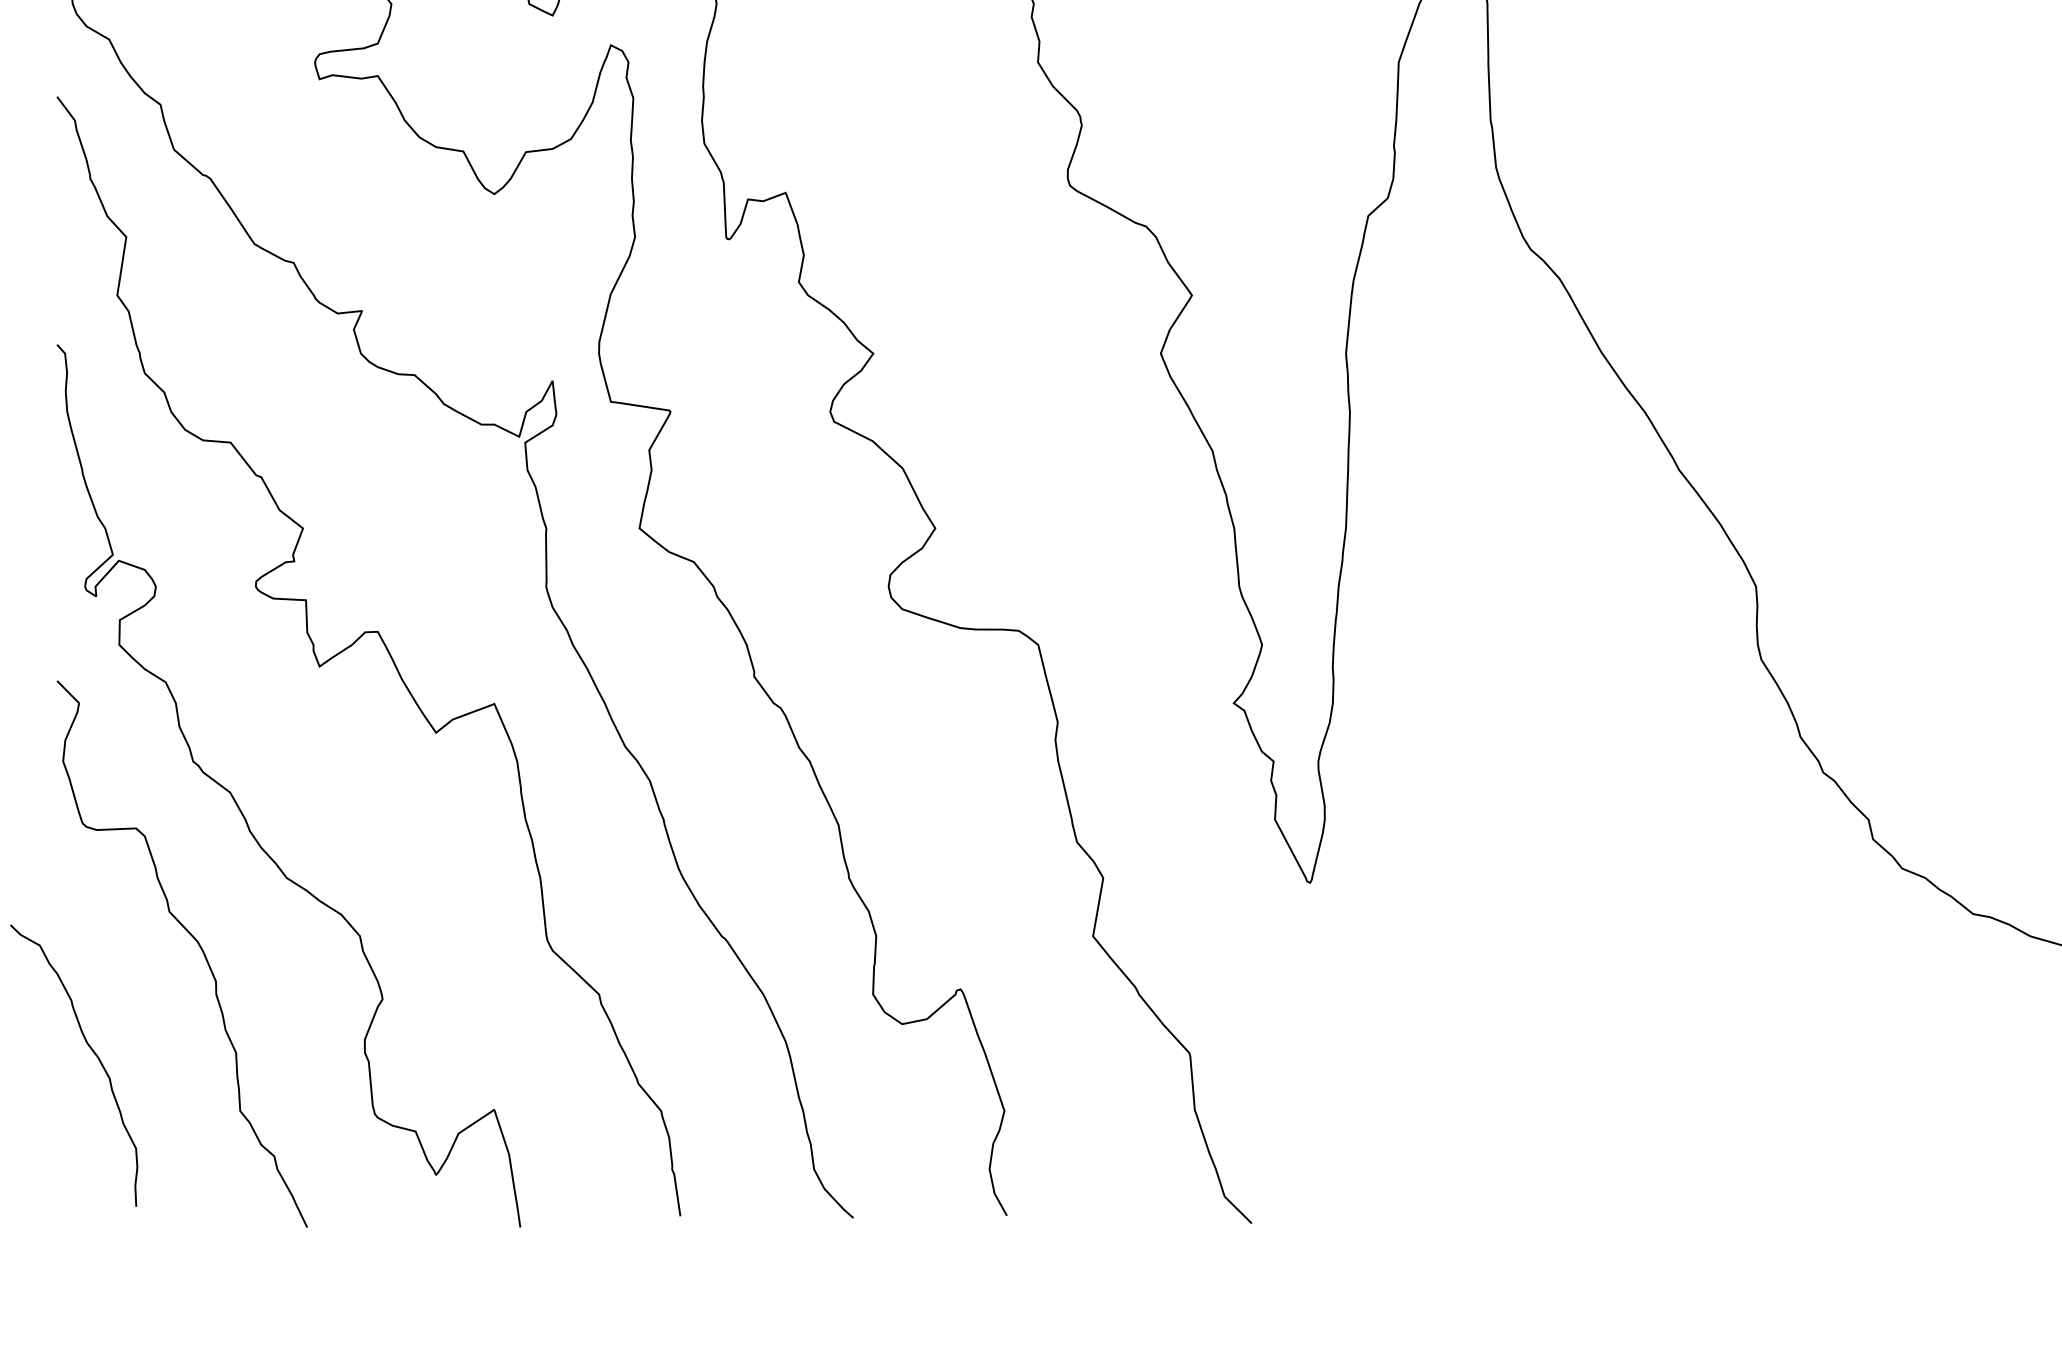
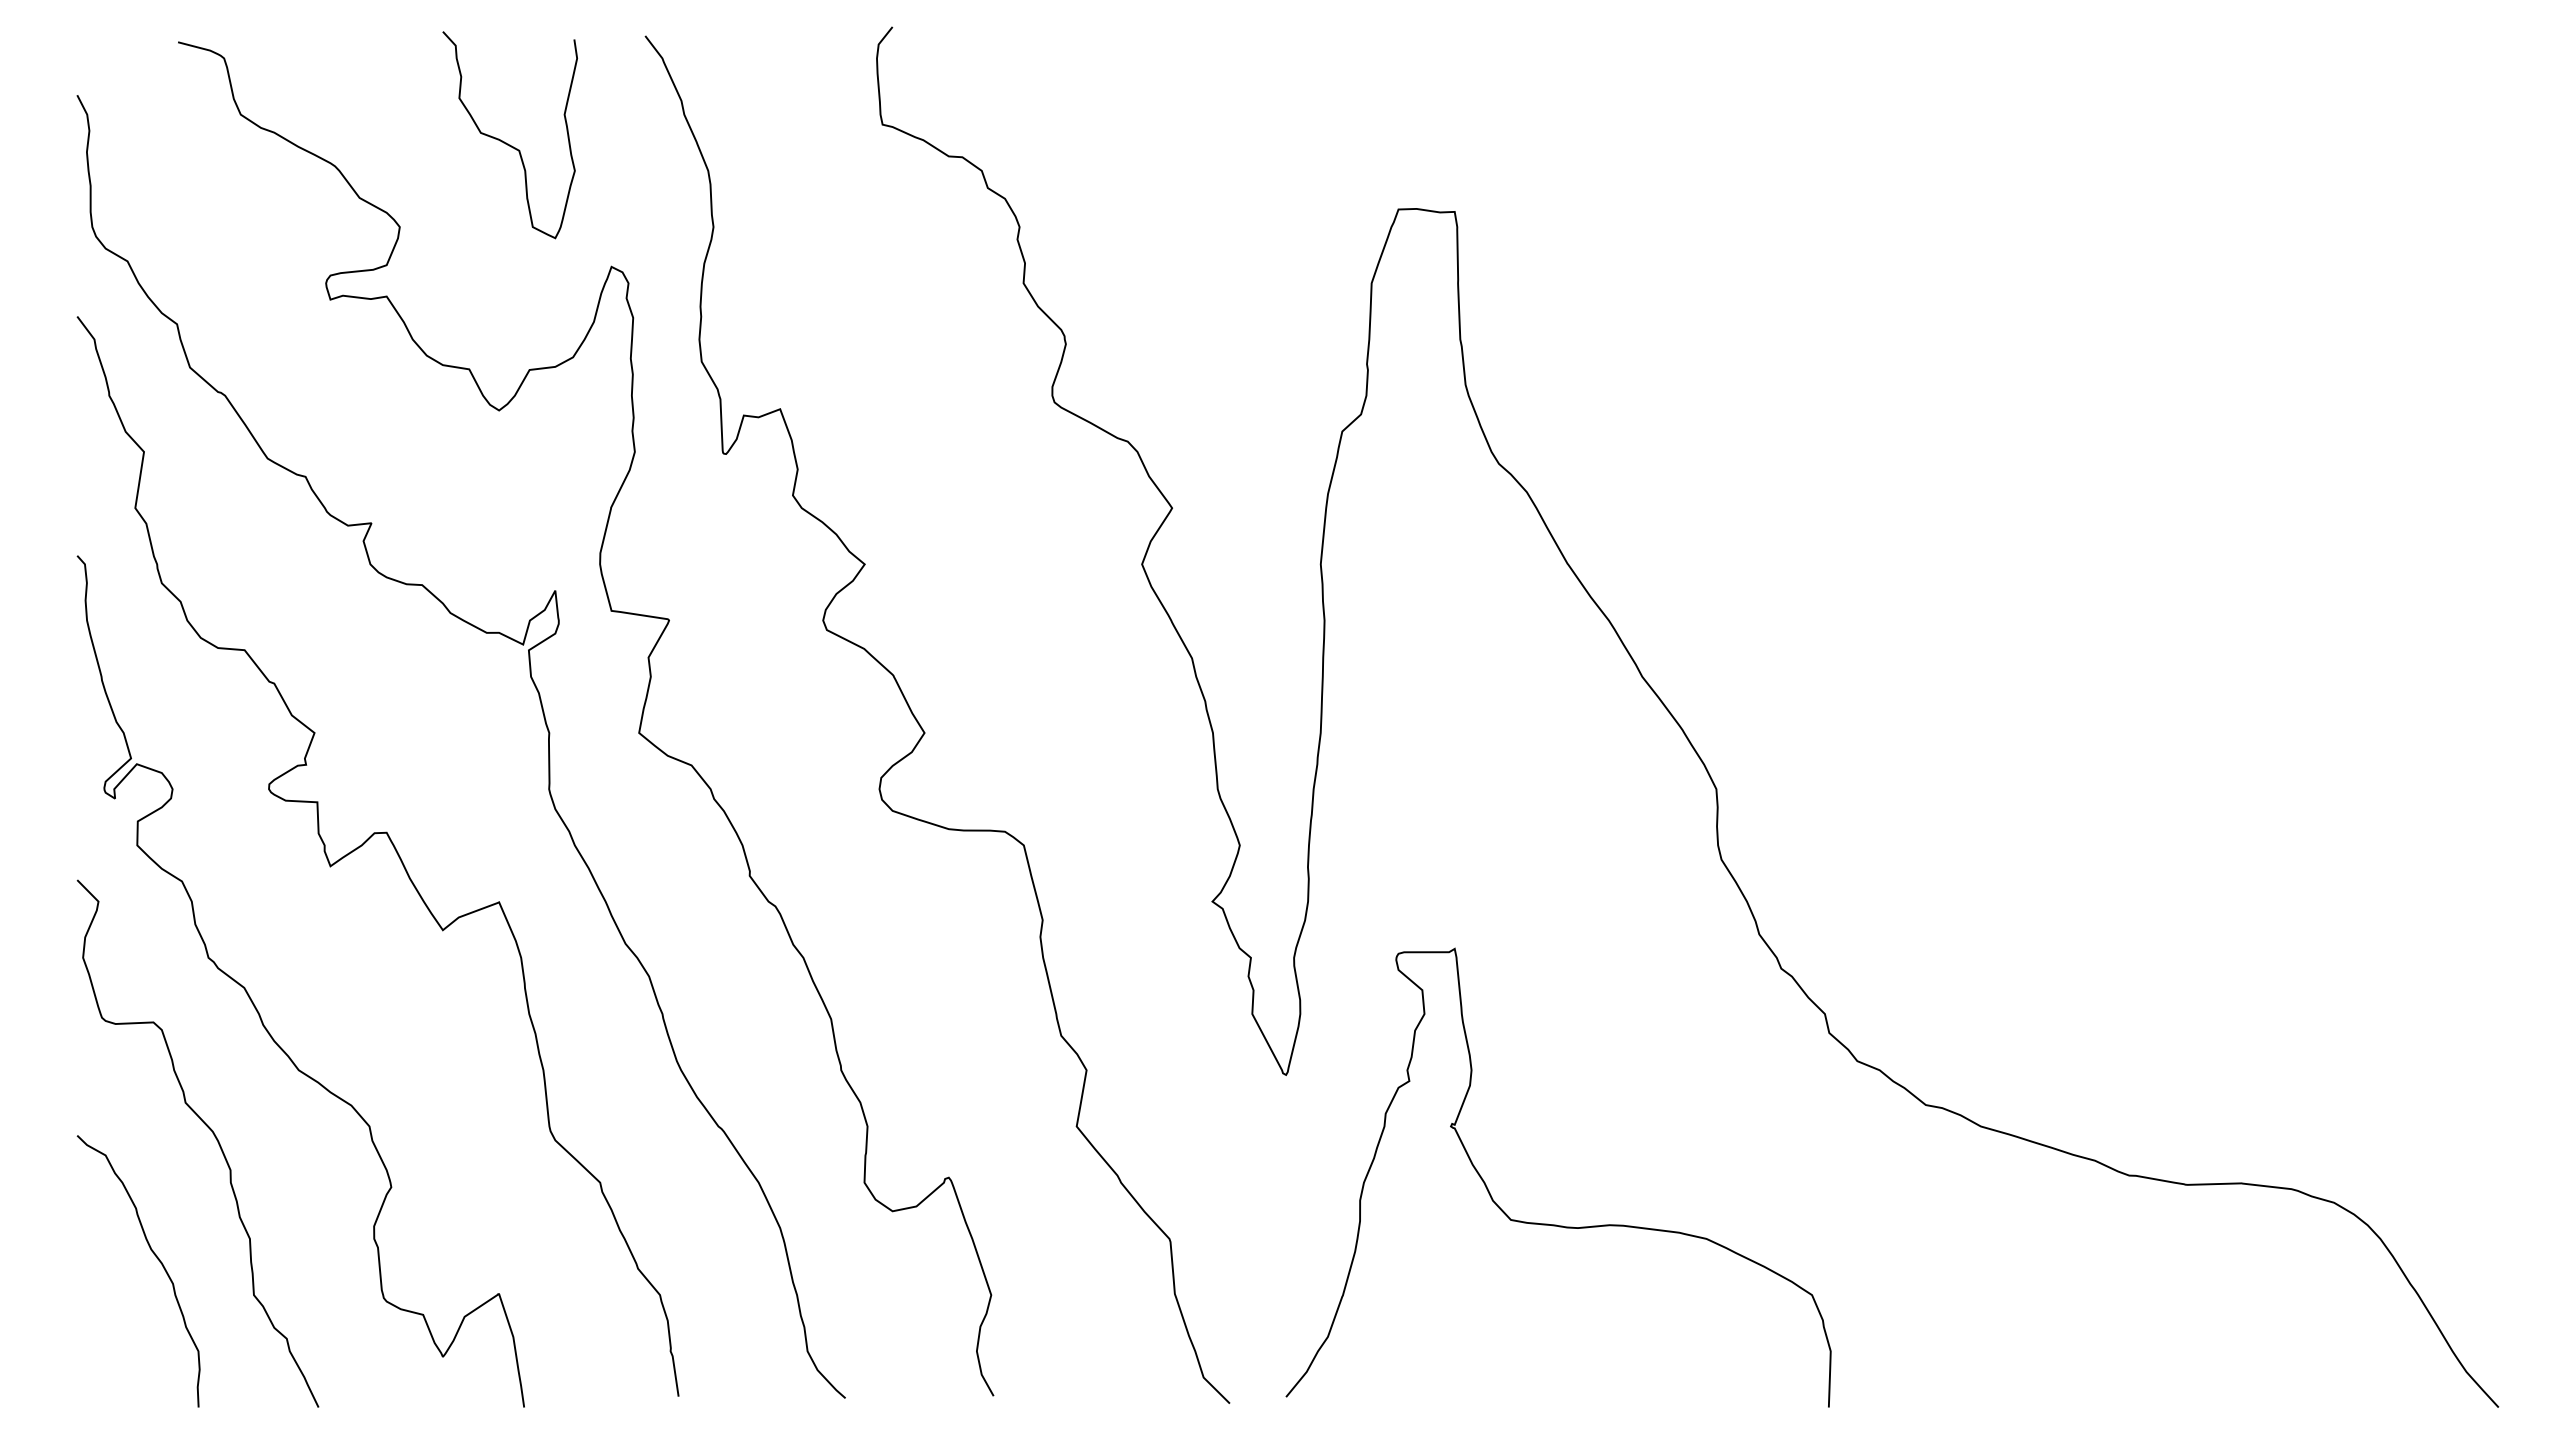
curve: (1590, 1037) -> (1556, 1224), added
curve: (92, 1052) -> (156, 1258), moved

